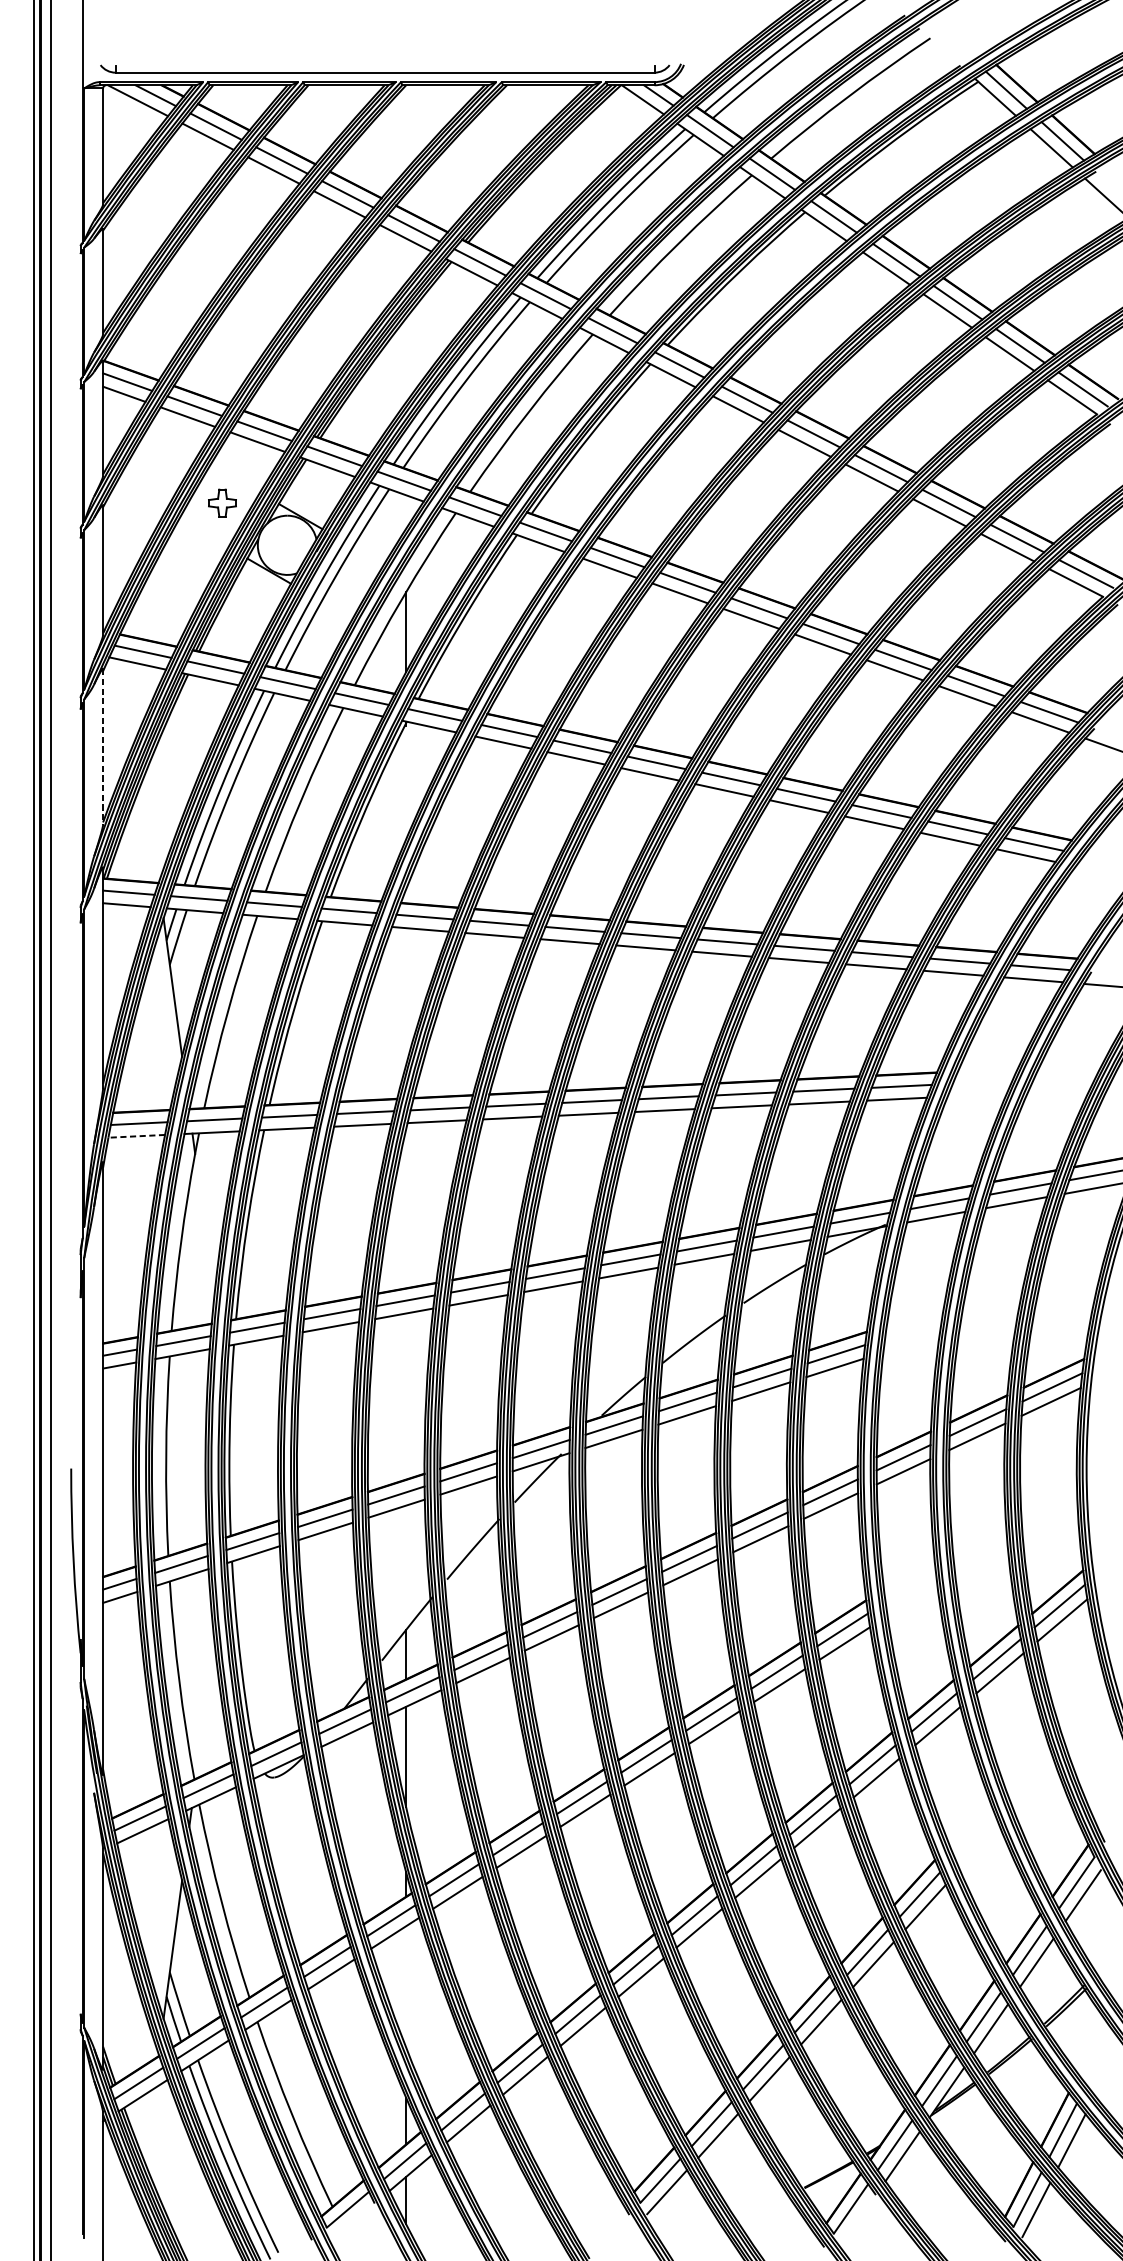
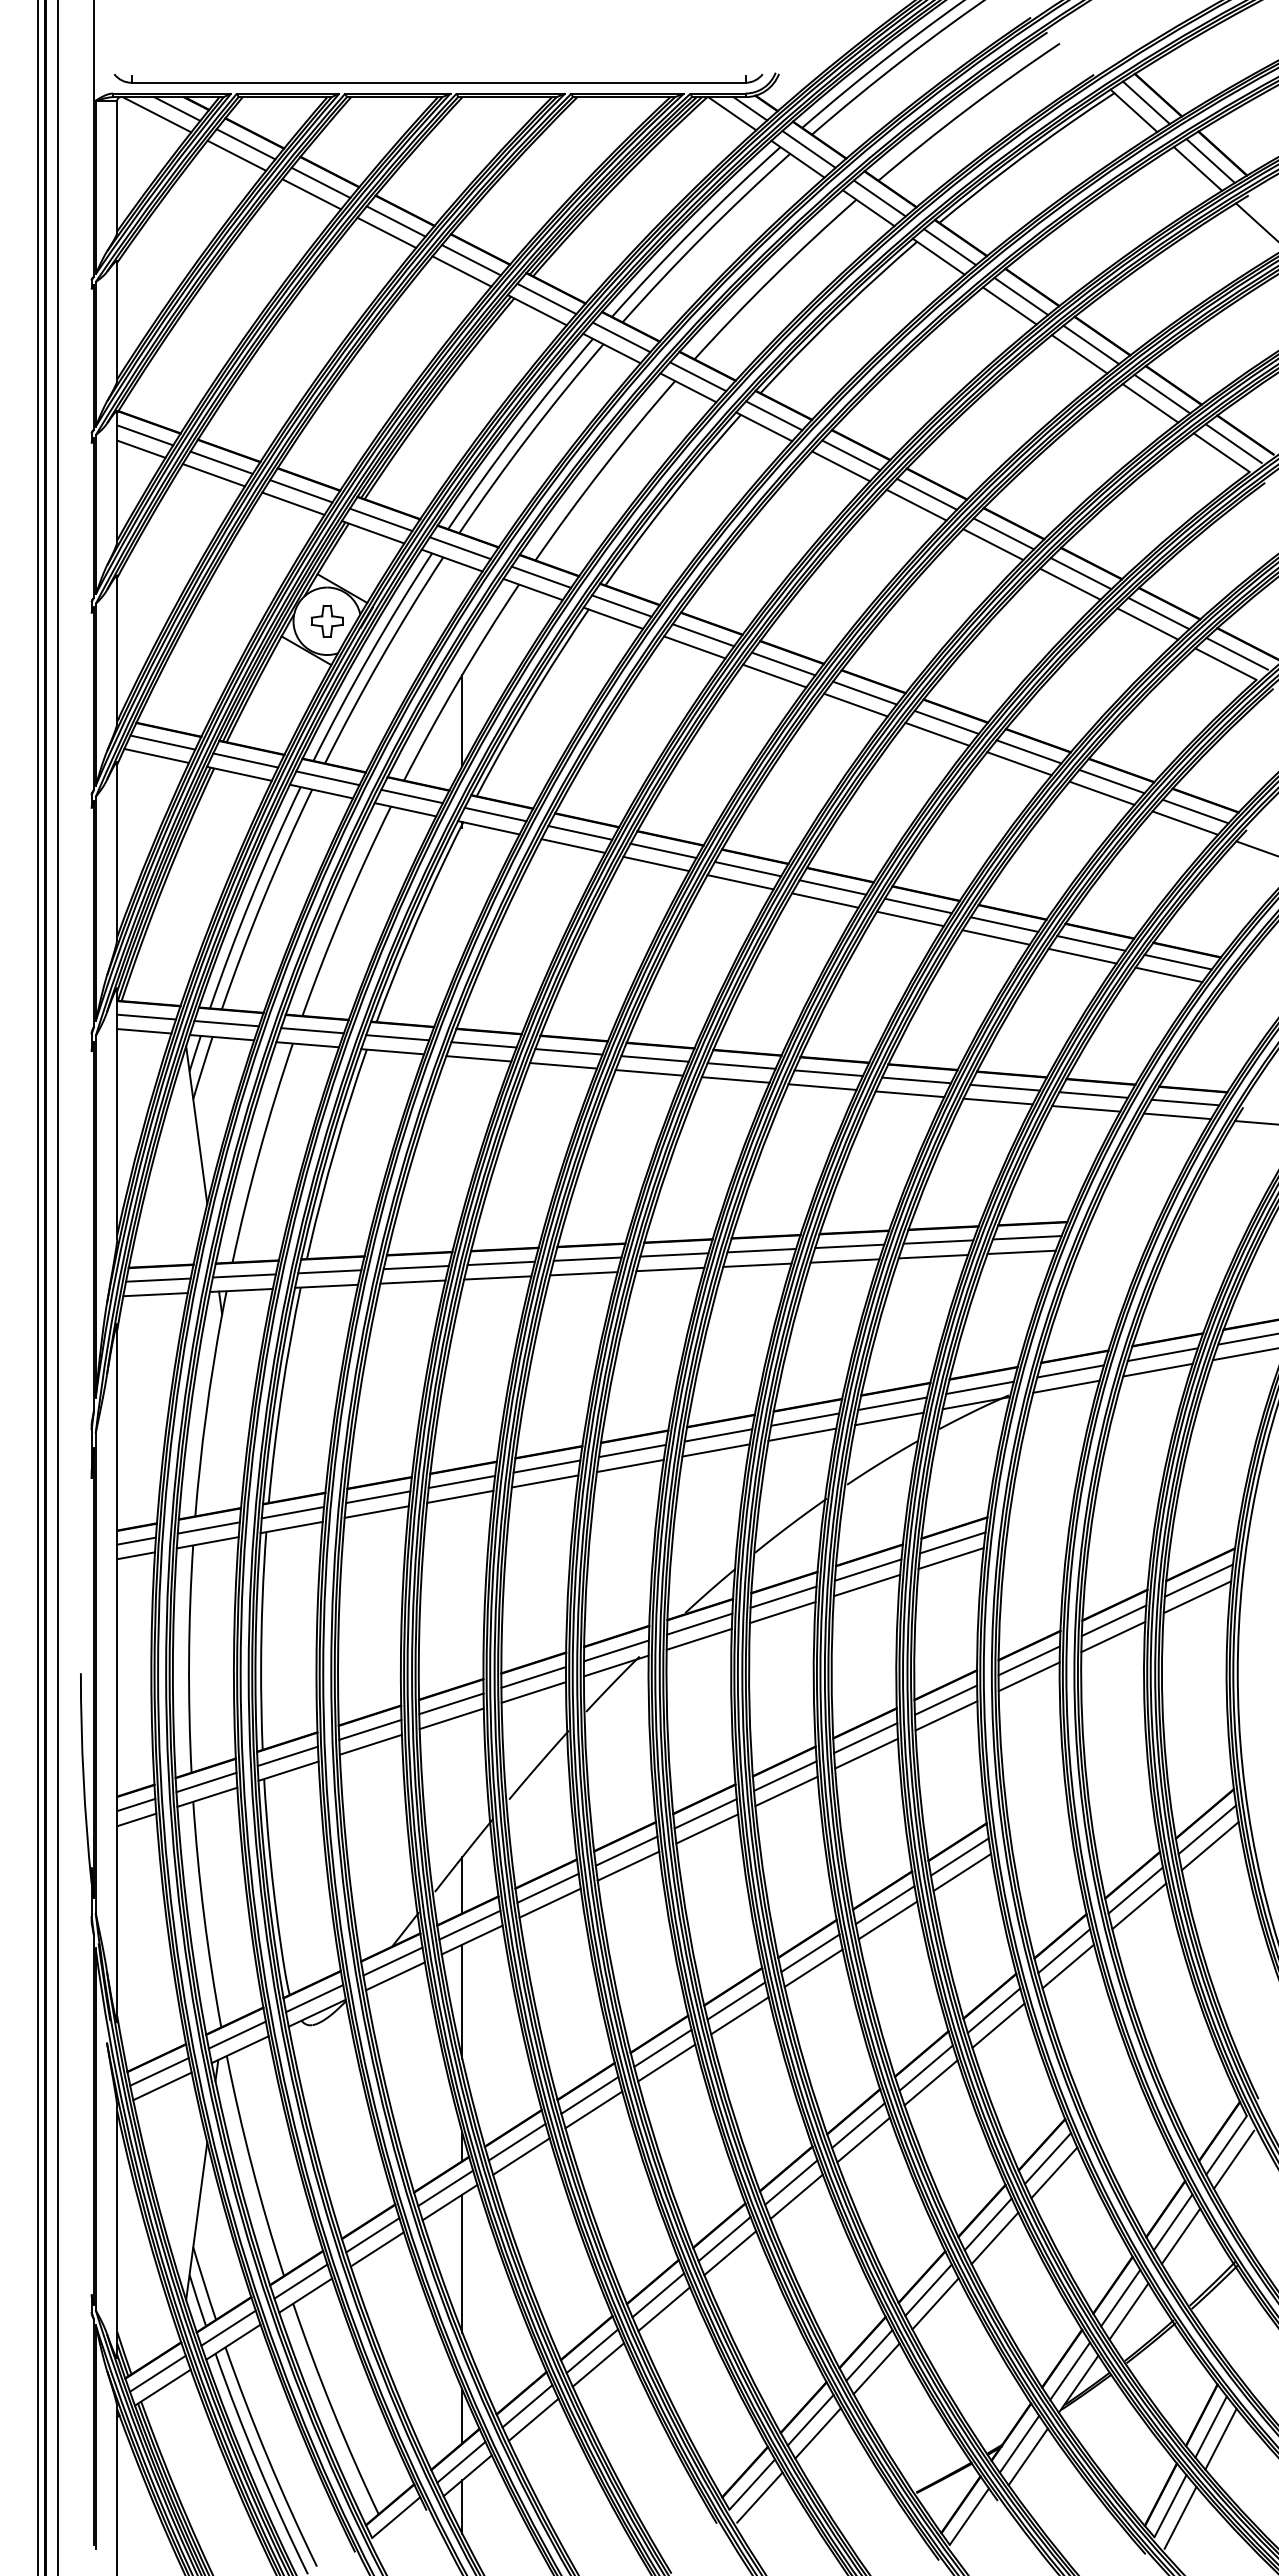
part: (221, 502) -> (326, 620), moved
line: (103, 747) -> (117, 851), dashed -> solid
line: (136, 1136) -> (155, 1294), dashed -> solid
line: (406, 1986) -> (462, 2263), added

